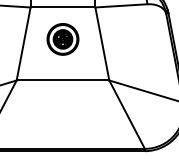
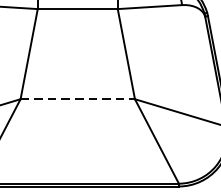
part: (62, 39) -> (77, 48), removed
line: (63, 80) -> (78, 99), solid -> dashed

